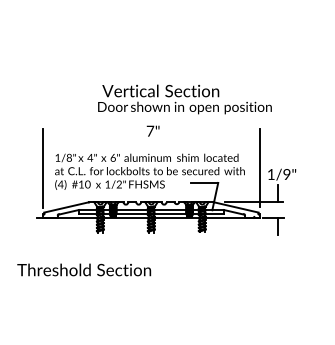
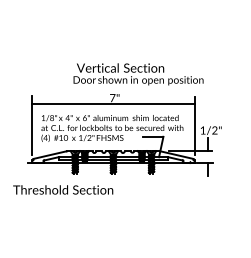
line: (151, 138) -> (113, 103), added
text: (286, 175) -> (214, 131), 1/9" -> 1/2"
text: (84, 269) -> (63, 189), moved

